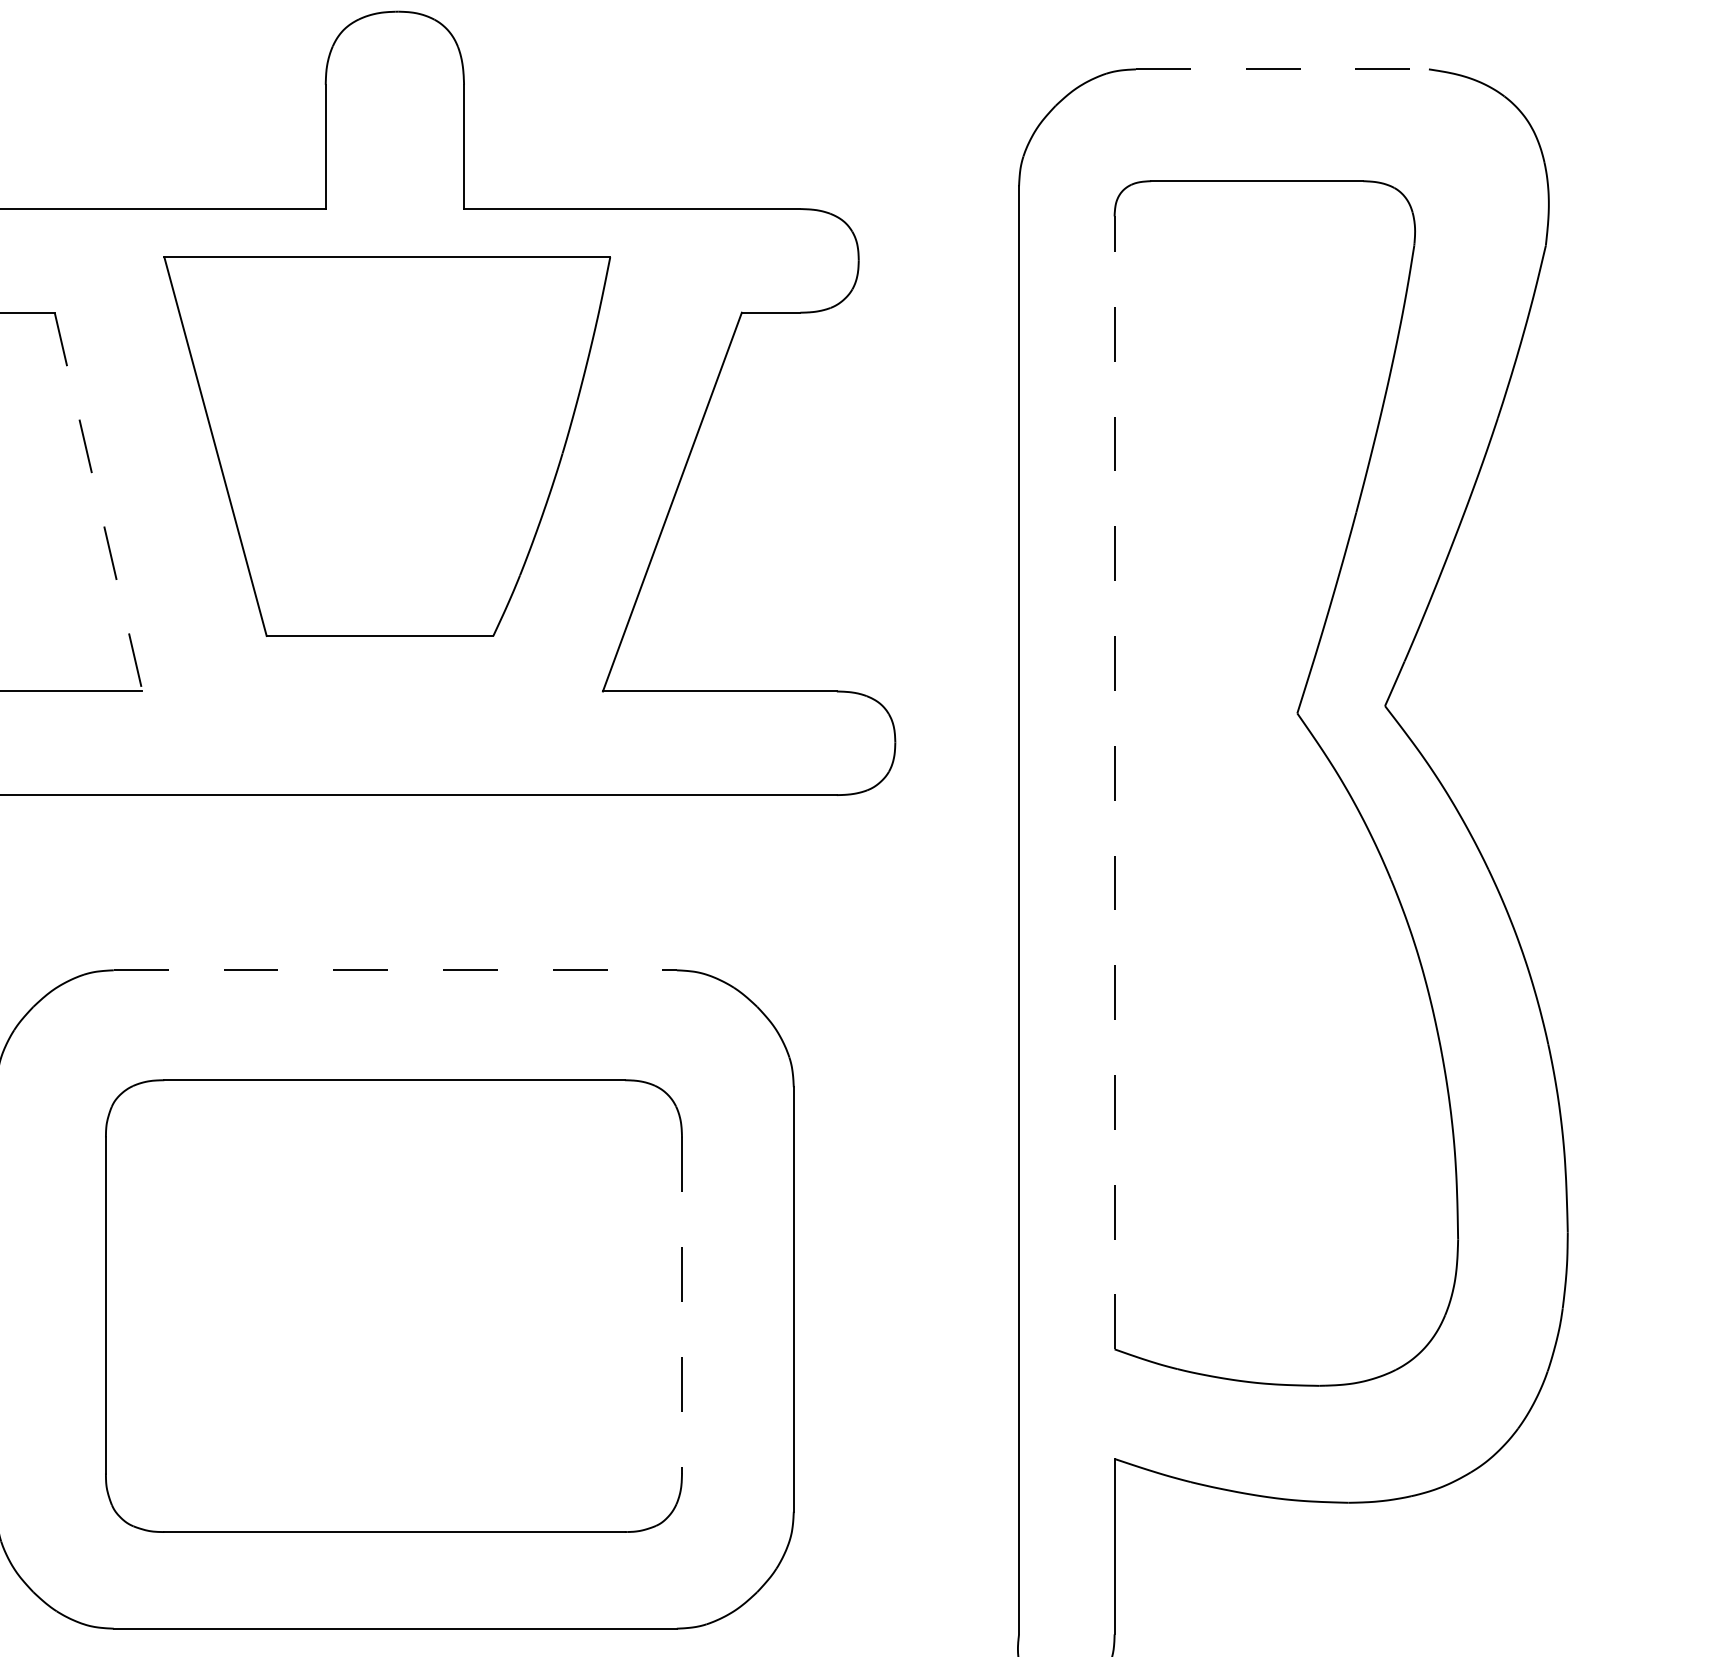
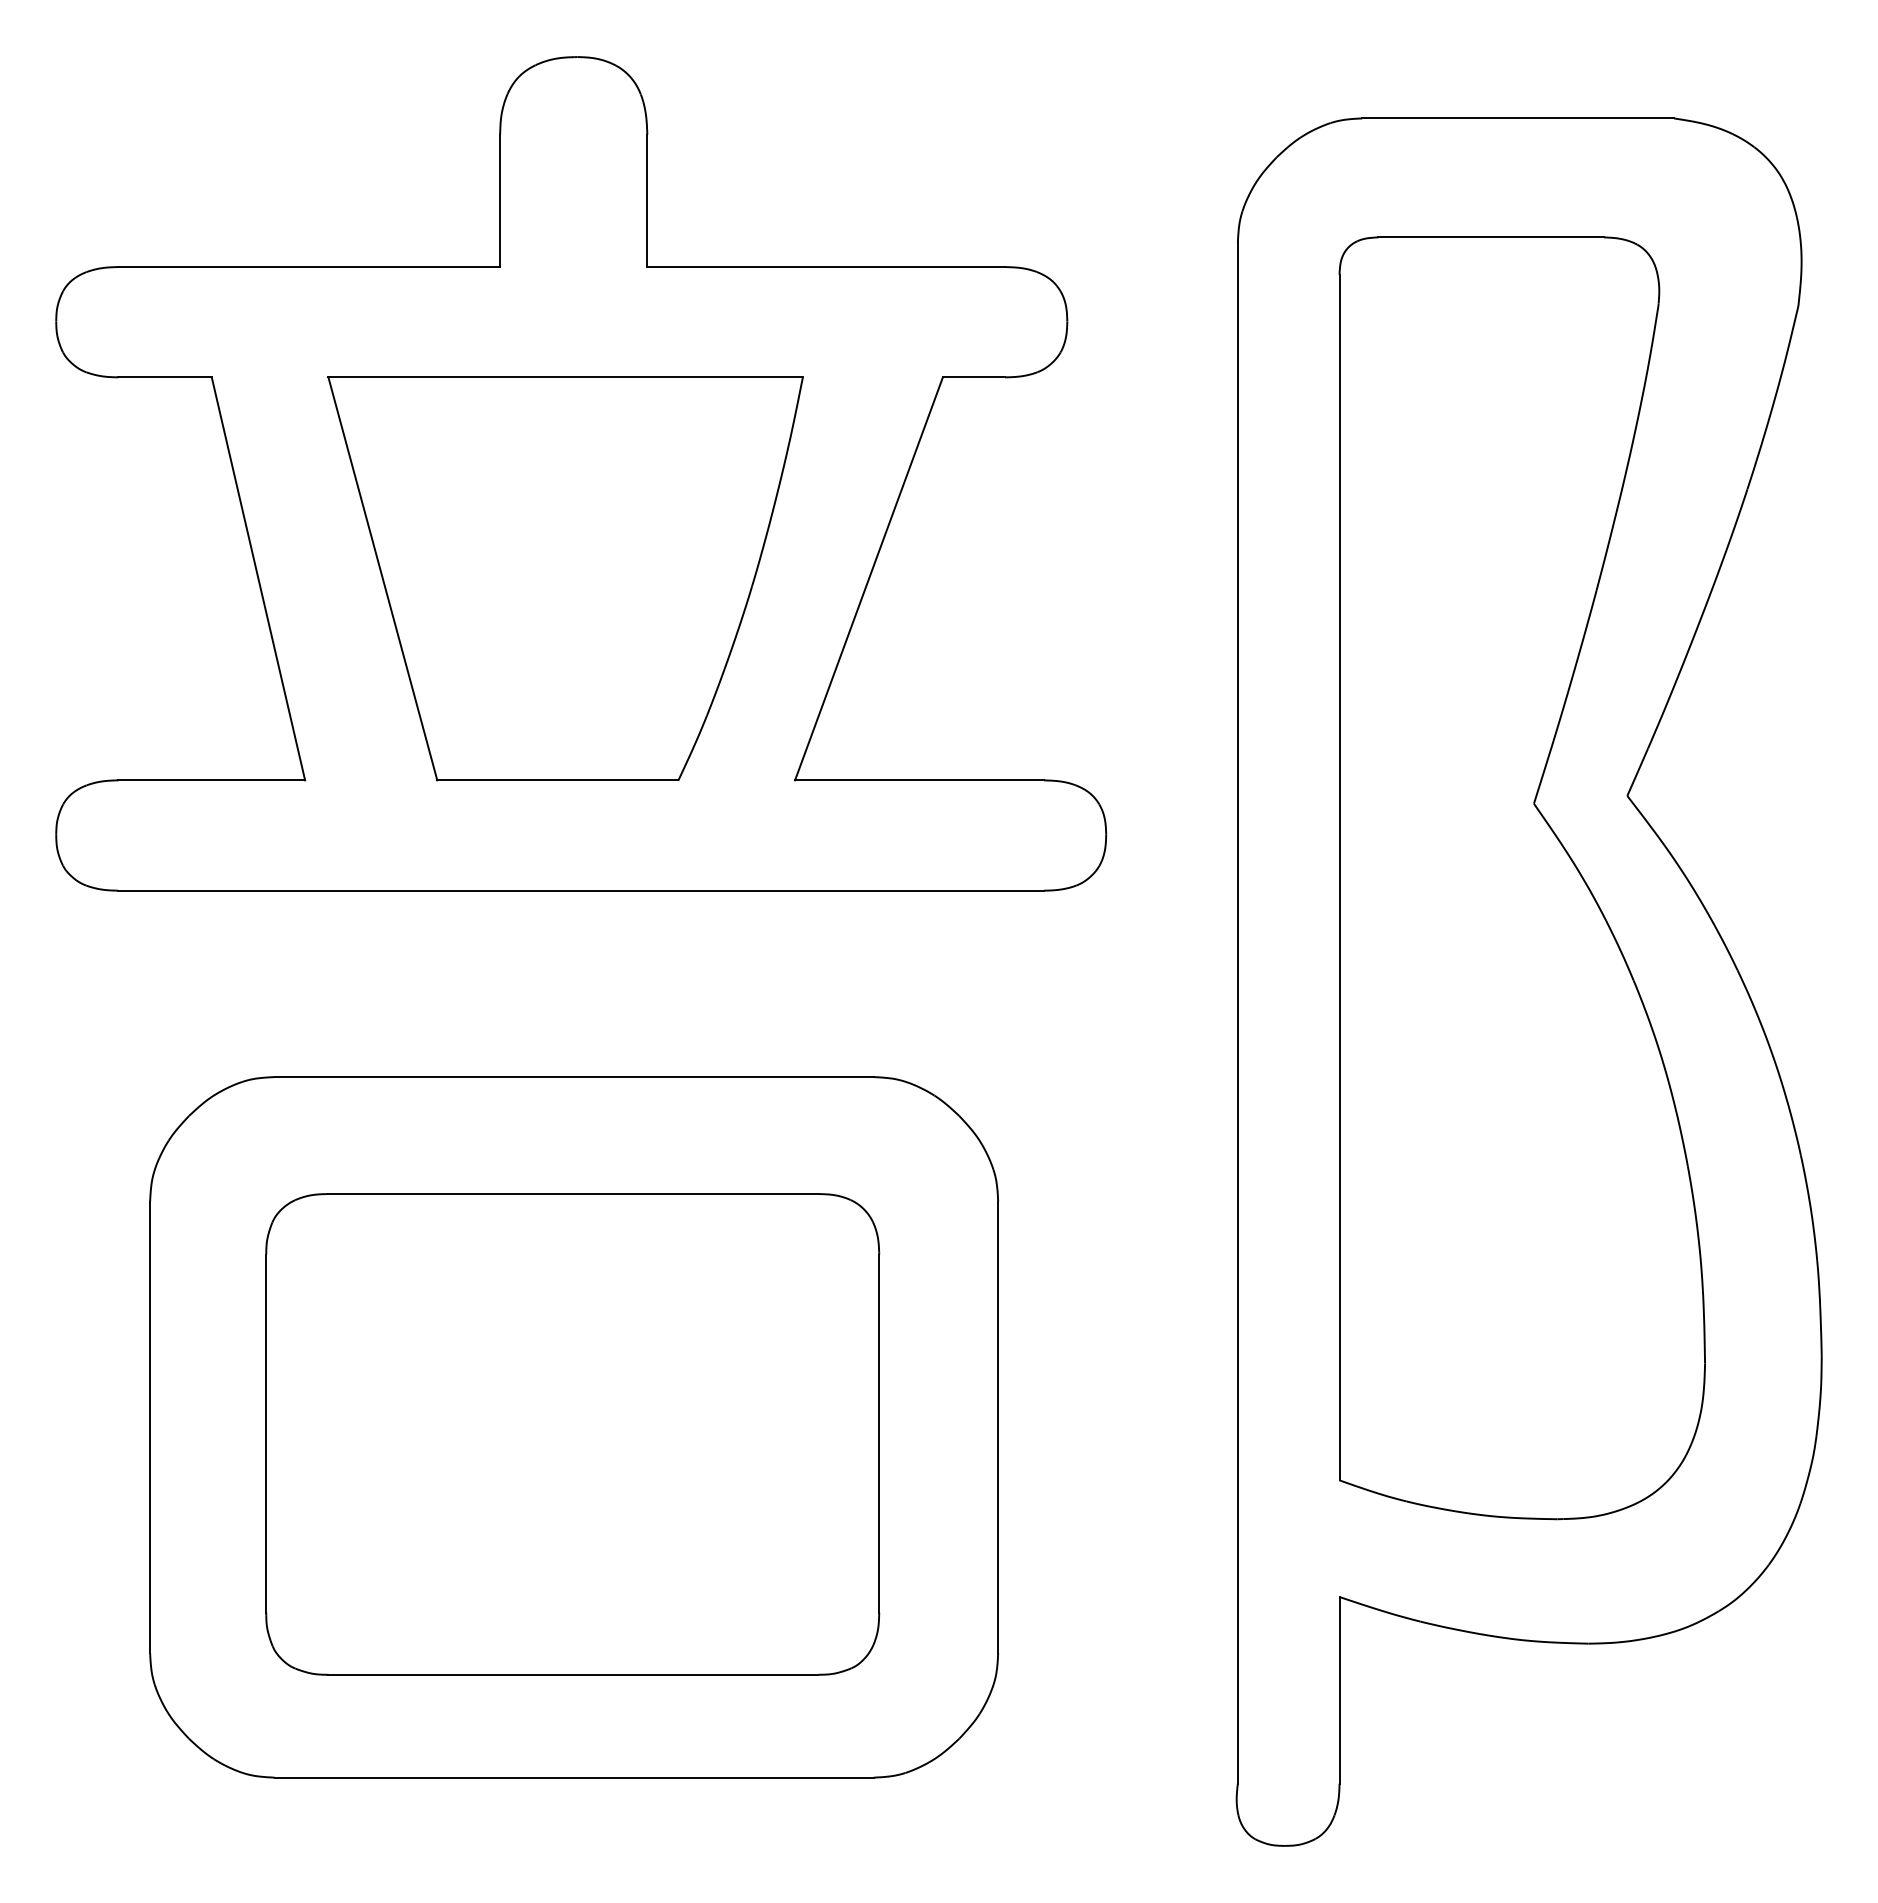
line: (1282, 69) -> (1518, 118), dashed -> solid
part: (387, 446) -> (565, 578), moved
line: (98, 501) -> (258, 578), dashed -> solid
line: (1114, 782) -> (1339, 877), dashed -> solid
line: (395, 970) -> (574, 1077), dashed -> solid
line: (682, 1305) -> (879, 1433), dashed -> solid

